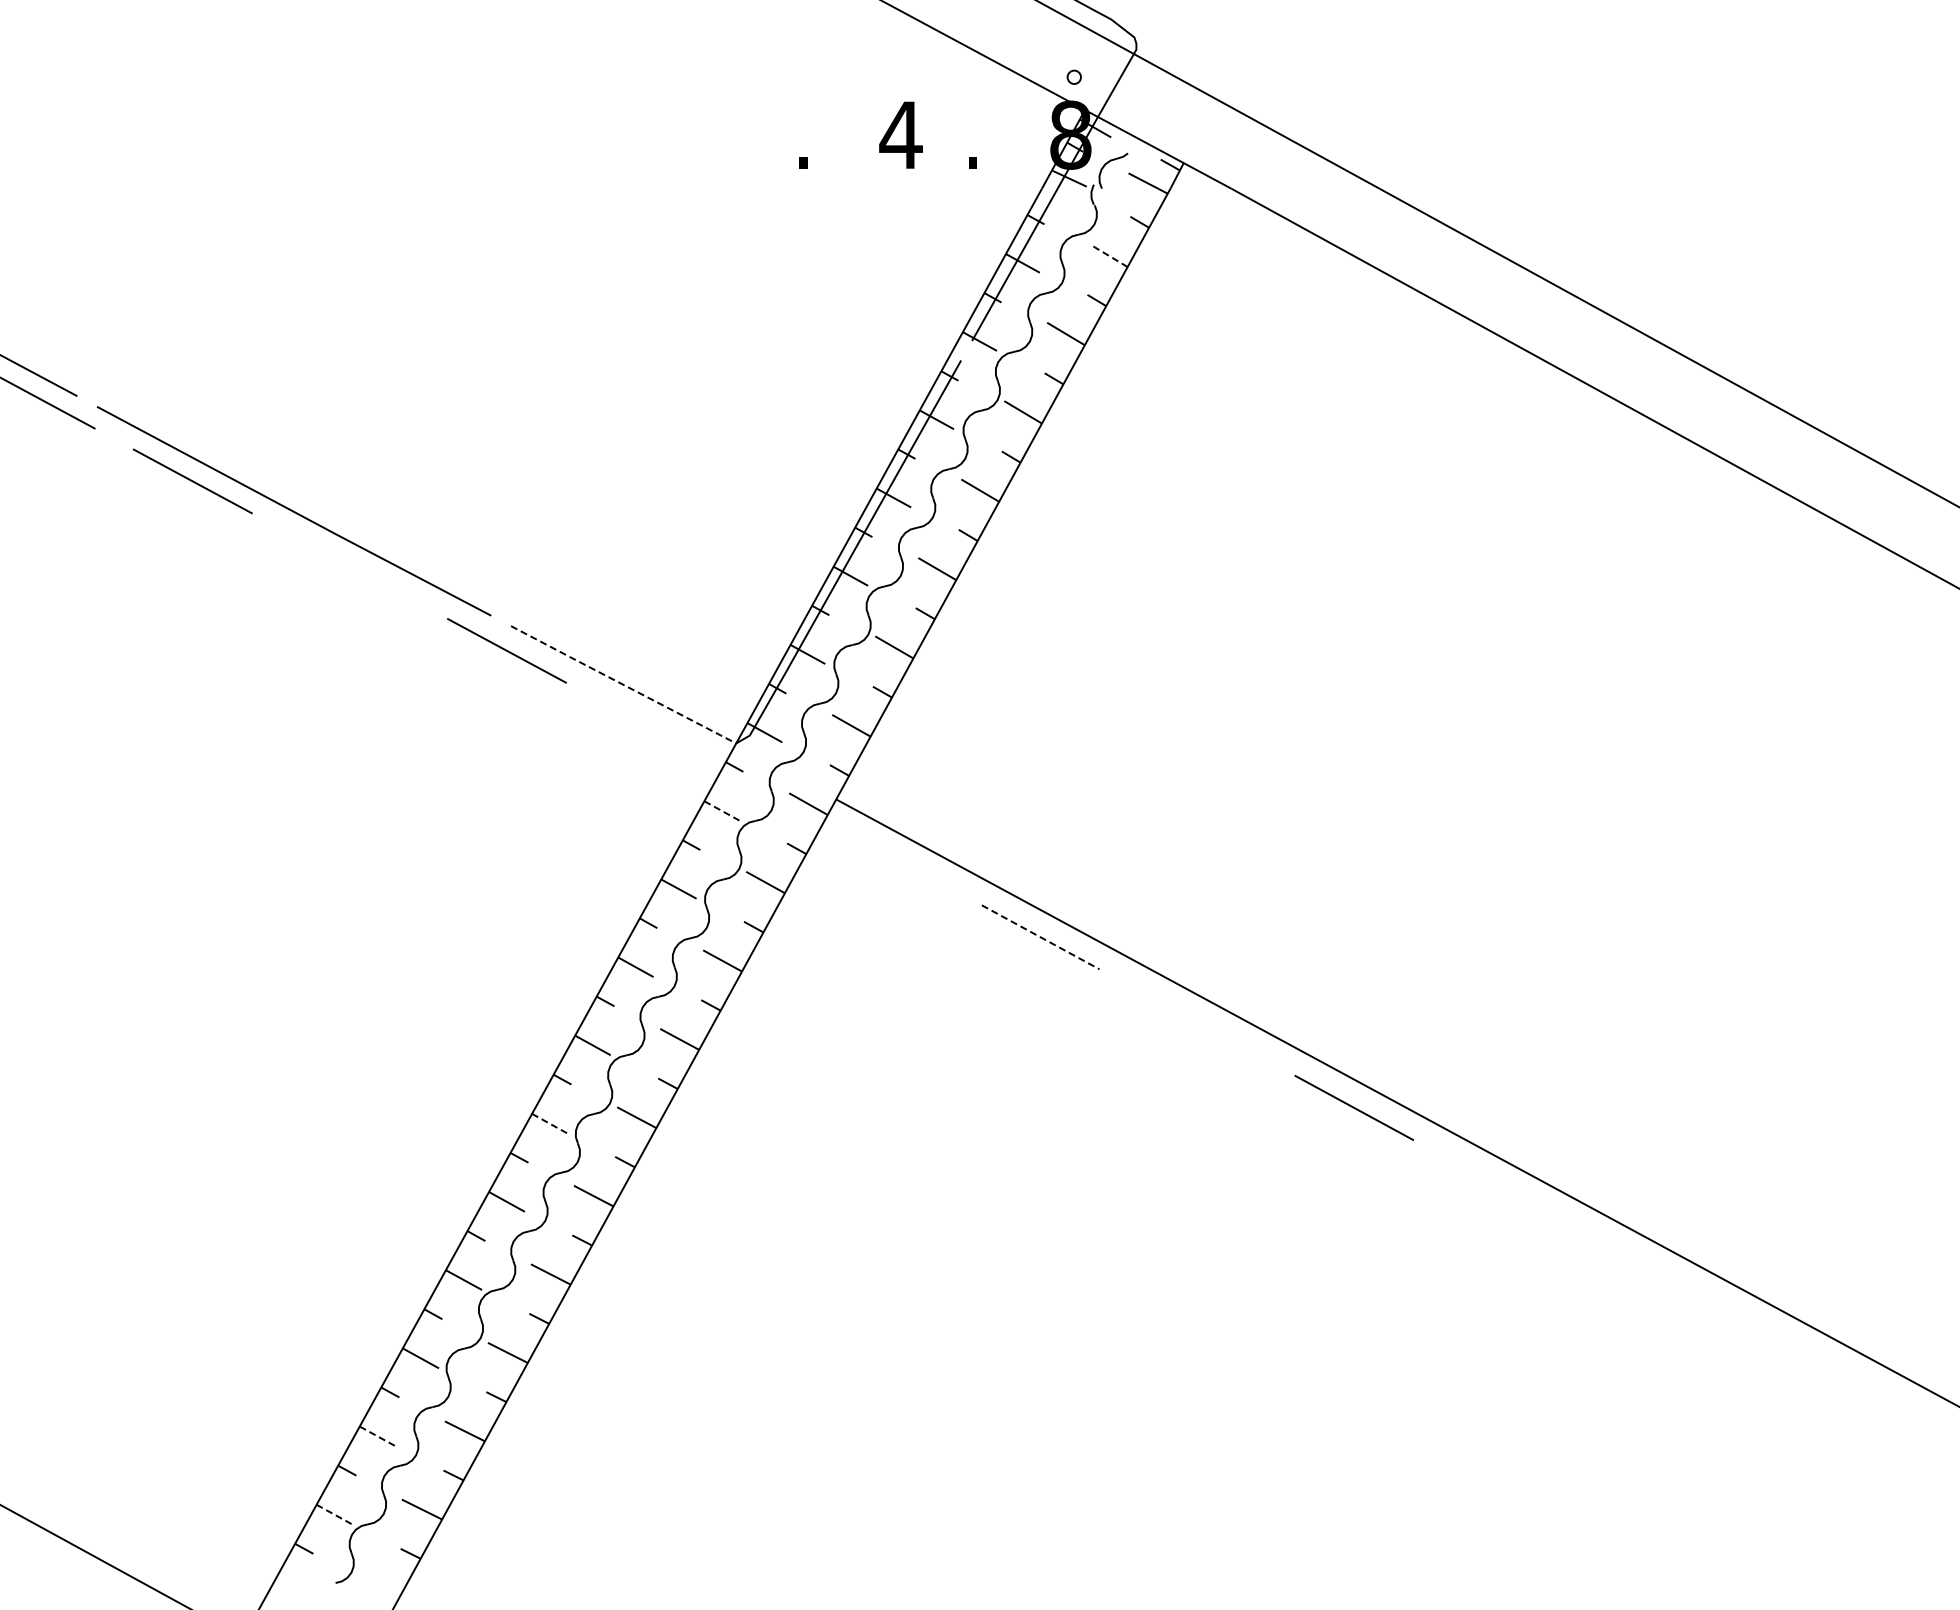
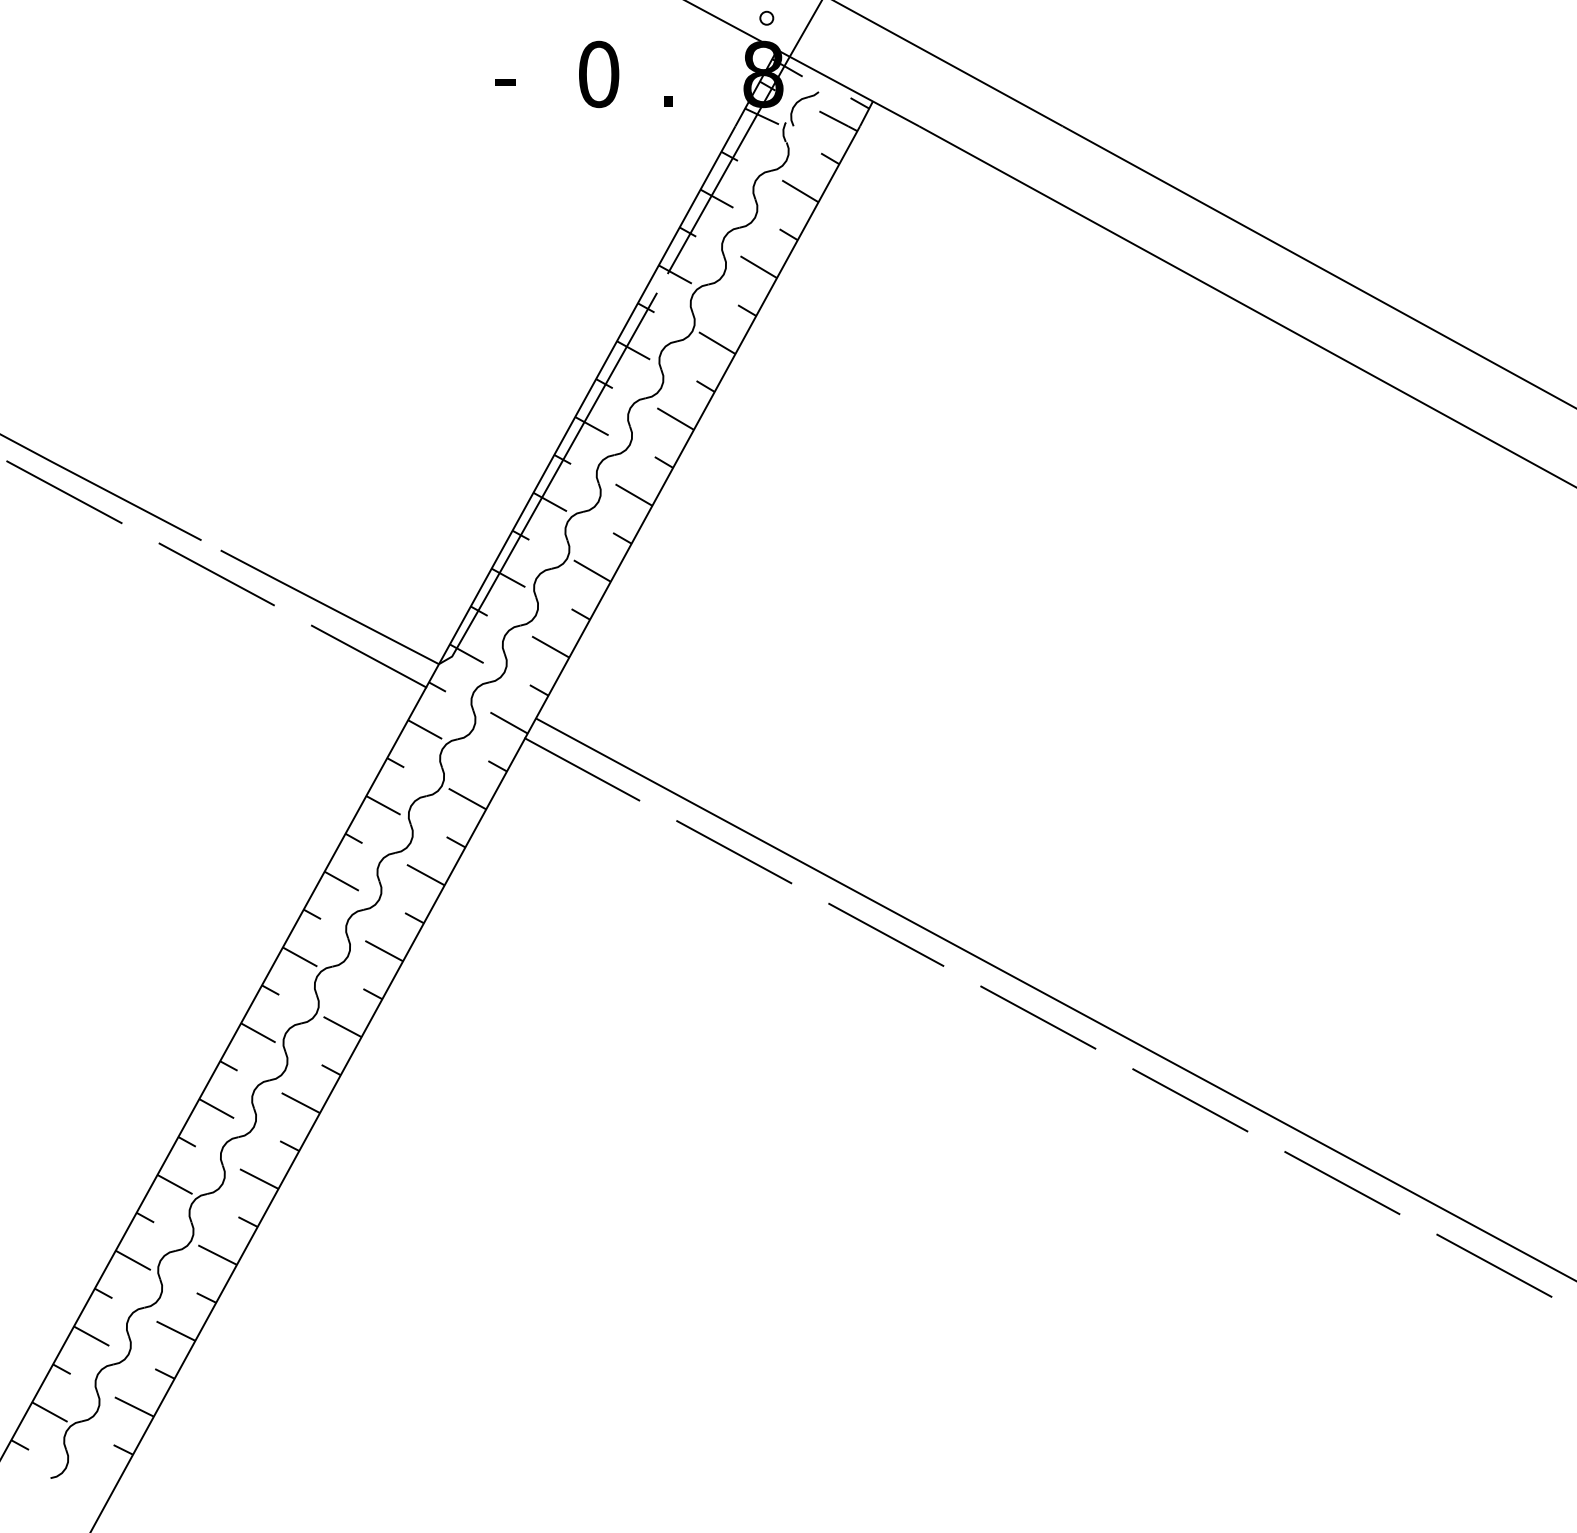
text: (900, 134) -> (598, 73), 4 -> 0
text: (804, 154) -> (505, 93), . -> -
line: (1108, 255) -> (799, 191), dashed -> solid
line: (349, 565) -> (64, 491), added
line: (623, 684) -> (329, 607), dashed -> solid
line: (664, 735) -> (369, 656), added
line: (721, 810) -> (424, 729), dashed -> solid
line: (883, 852) -> (581, 769), added
line: (1040, 937) -> (734, 852), dashed -> solid
line: (1197, 1022) -> (886, 934), added
line: (550, 1123) -> (258, 1032), dashed -> solid
line: (1510, 1193) -> (1189, 1100), added
line: (1667, 1278) -> (1341, 1182), added
line: (1824, 1363) -> (1494, 1265), added
line: (377, 1436) -> (91, 1336), dashed -> solid
line: (334, 1514) -> (49, 1411), dashed -> solid

